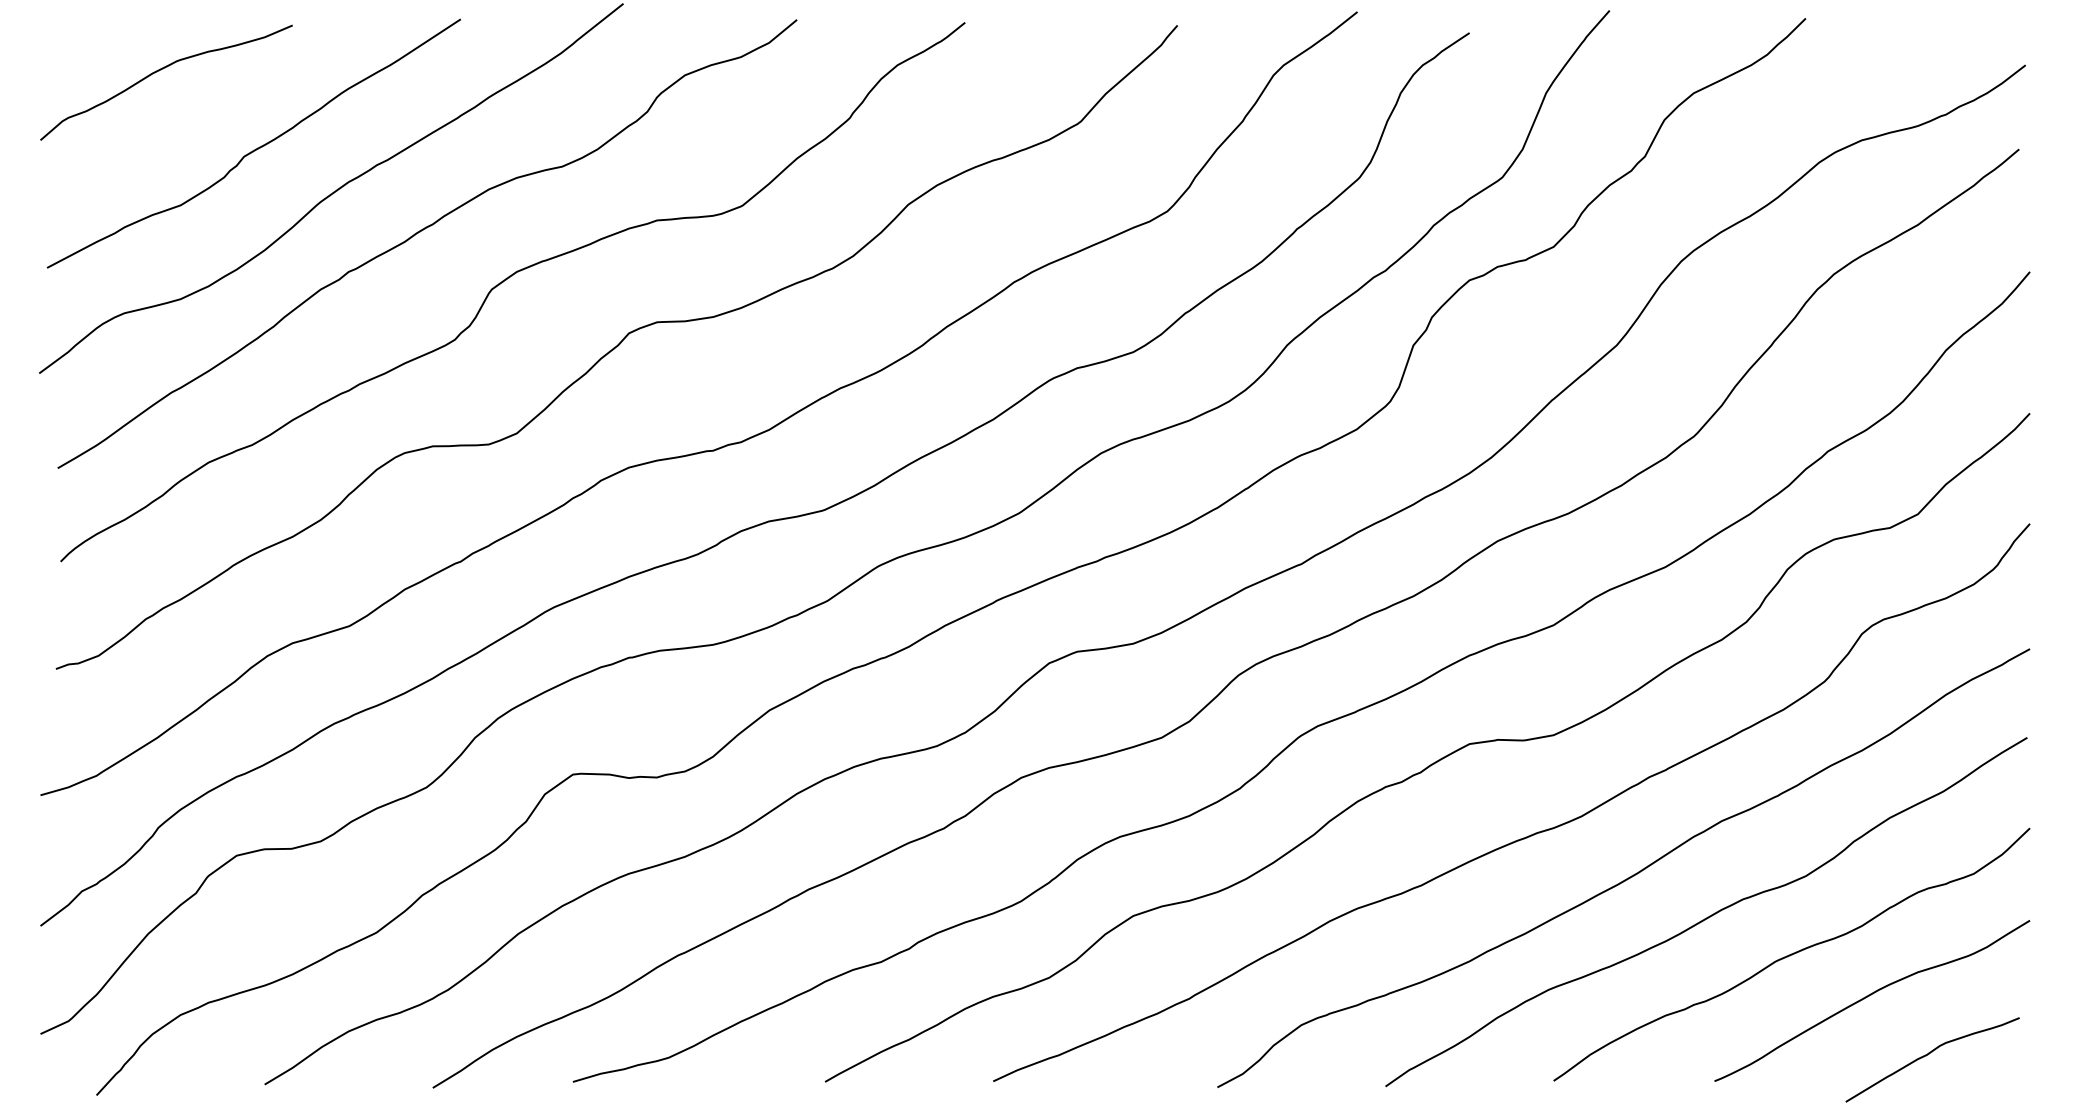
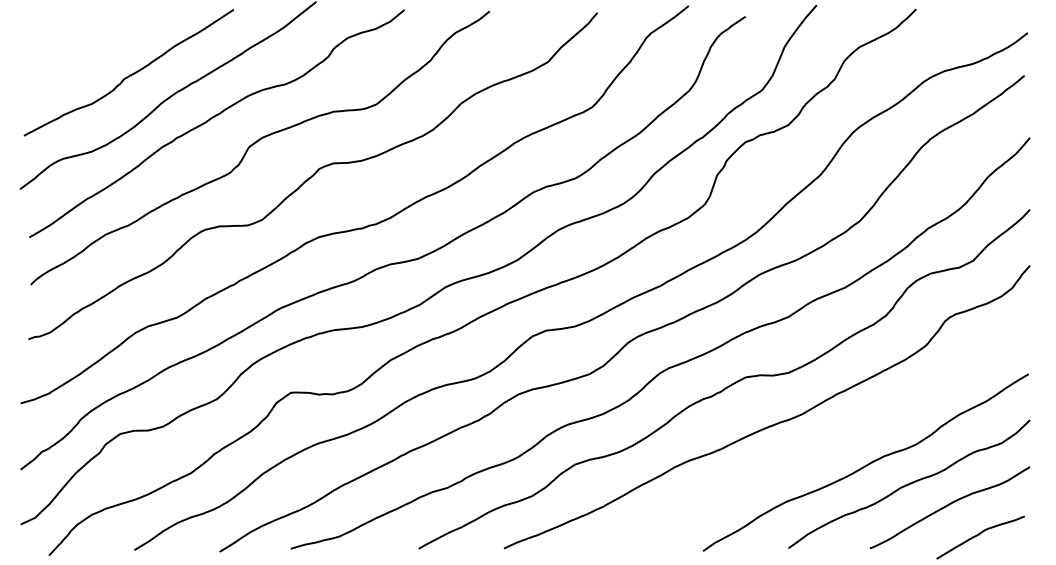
curve: (160, 72) -> (81, 36), removed
curve: (1630, 874) -> (827, 443), removed

